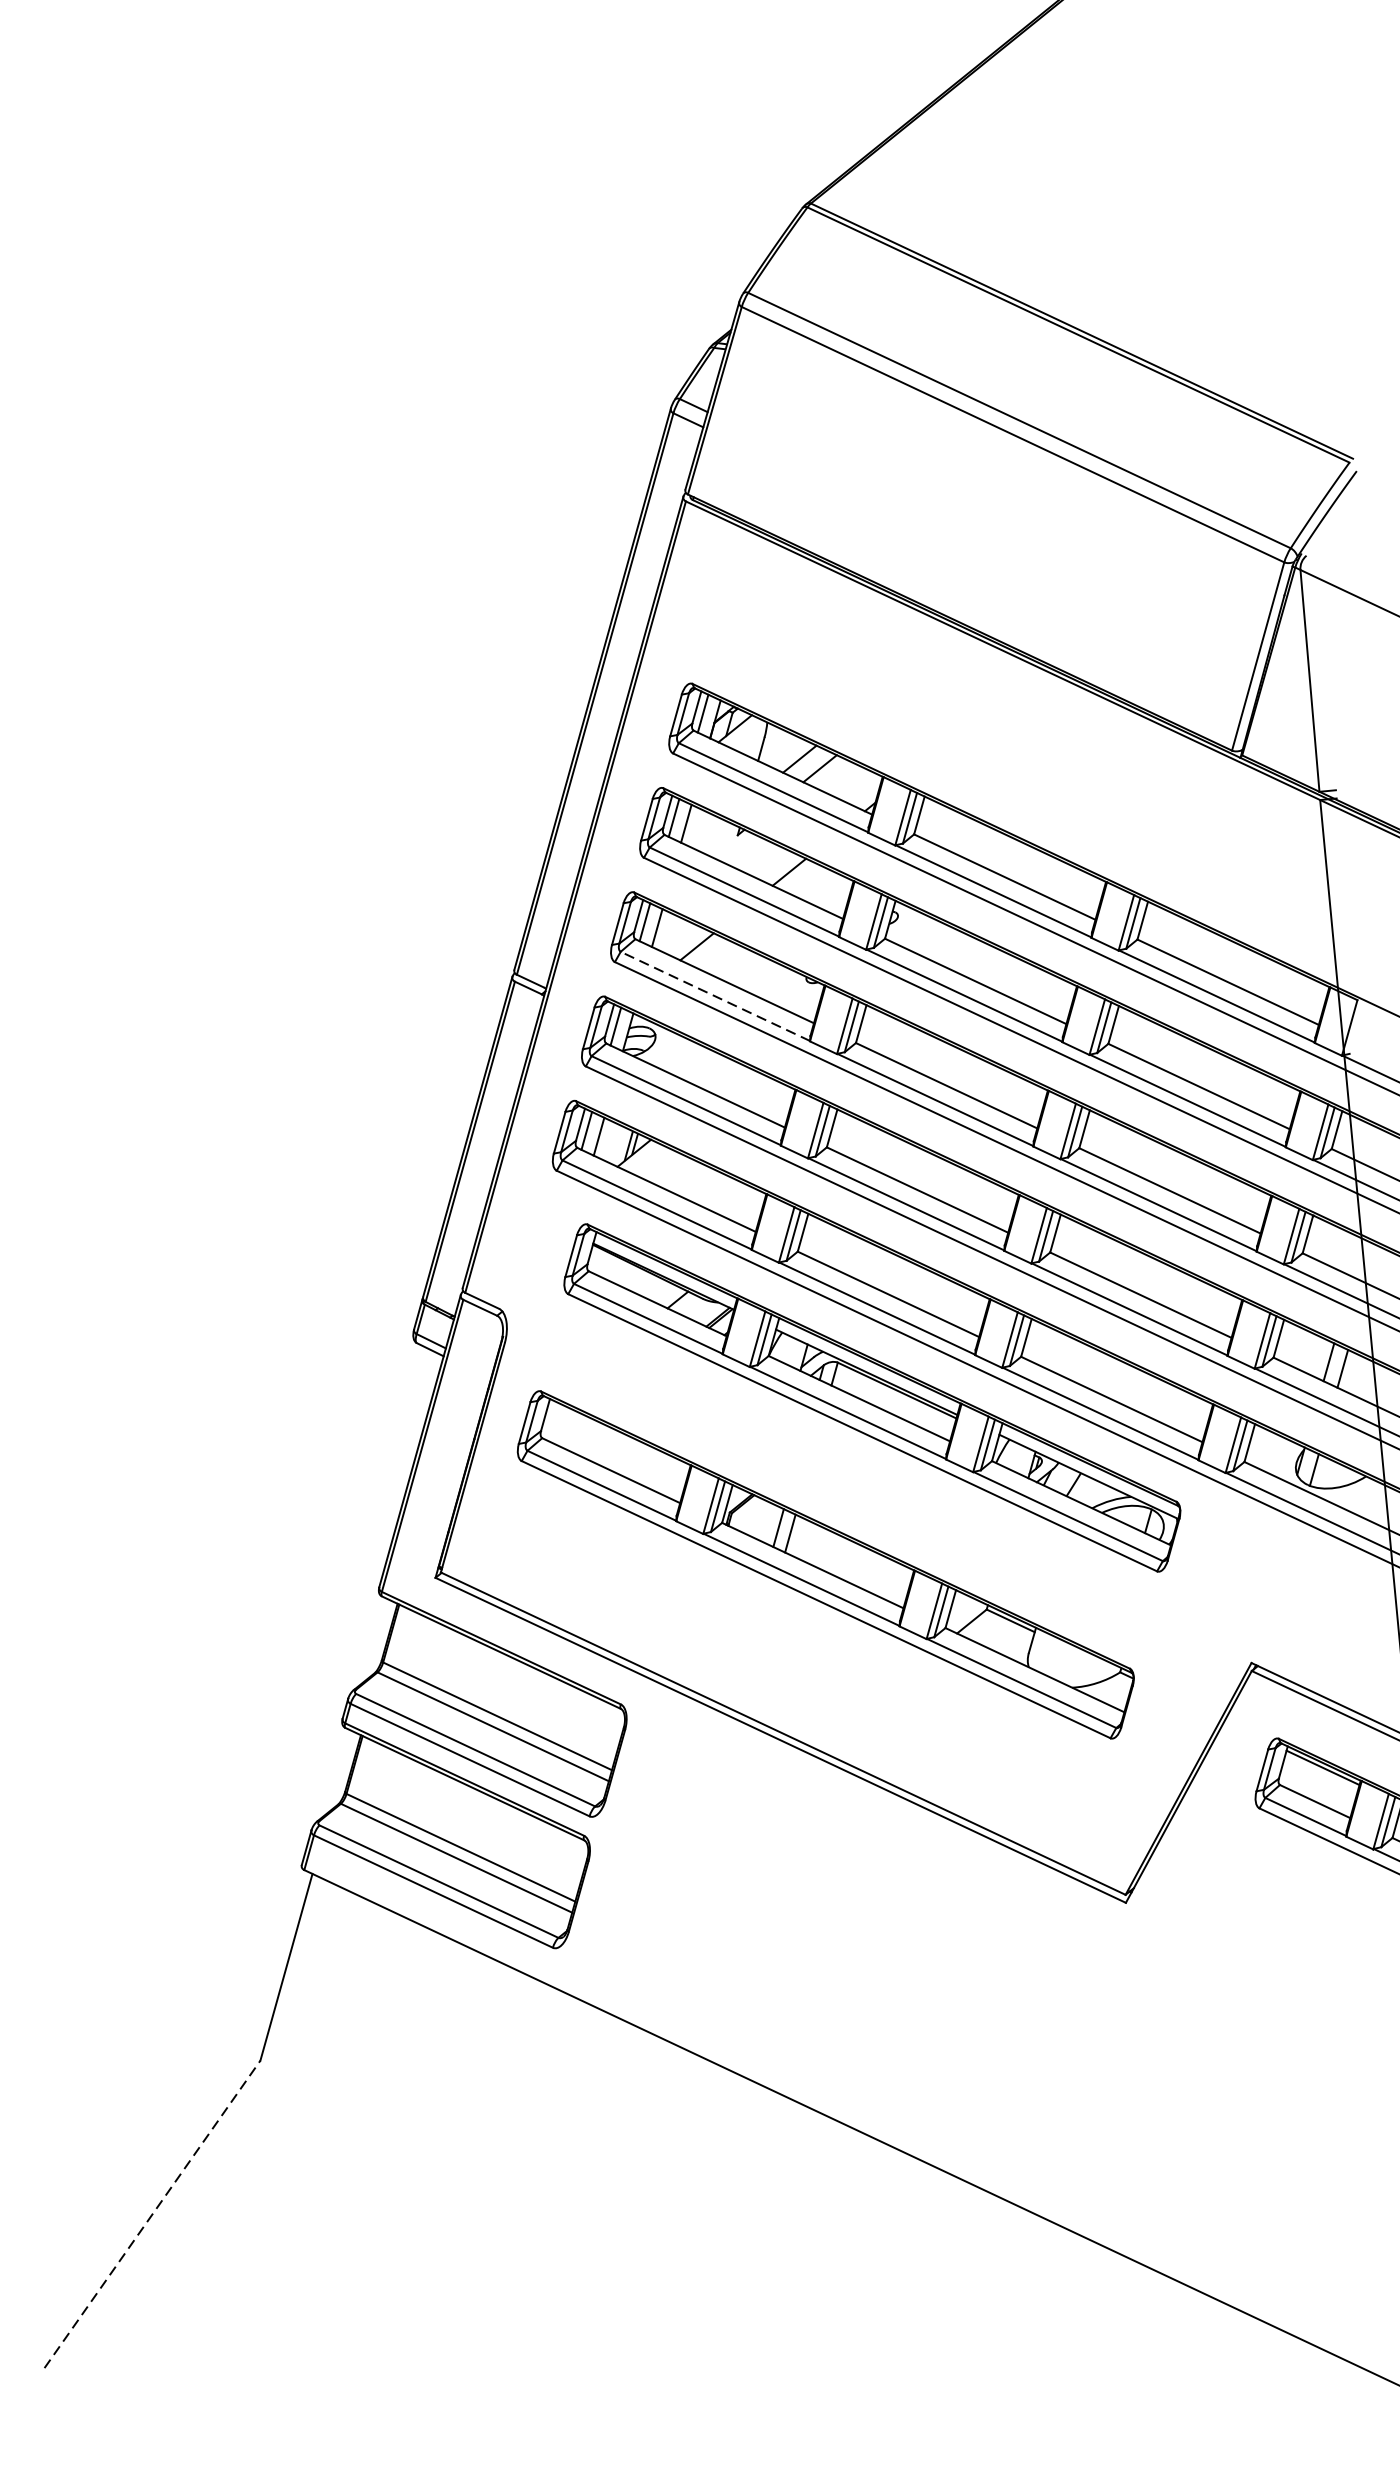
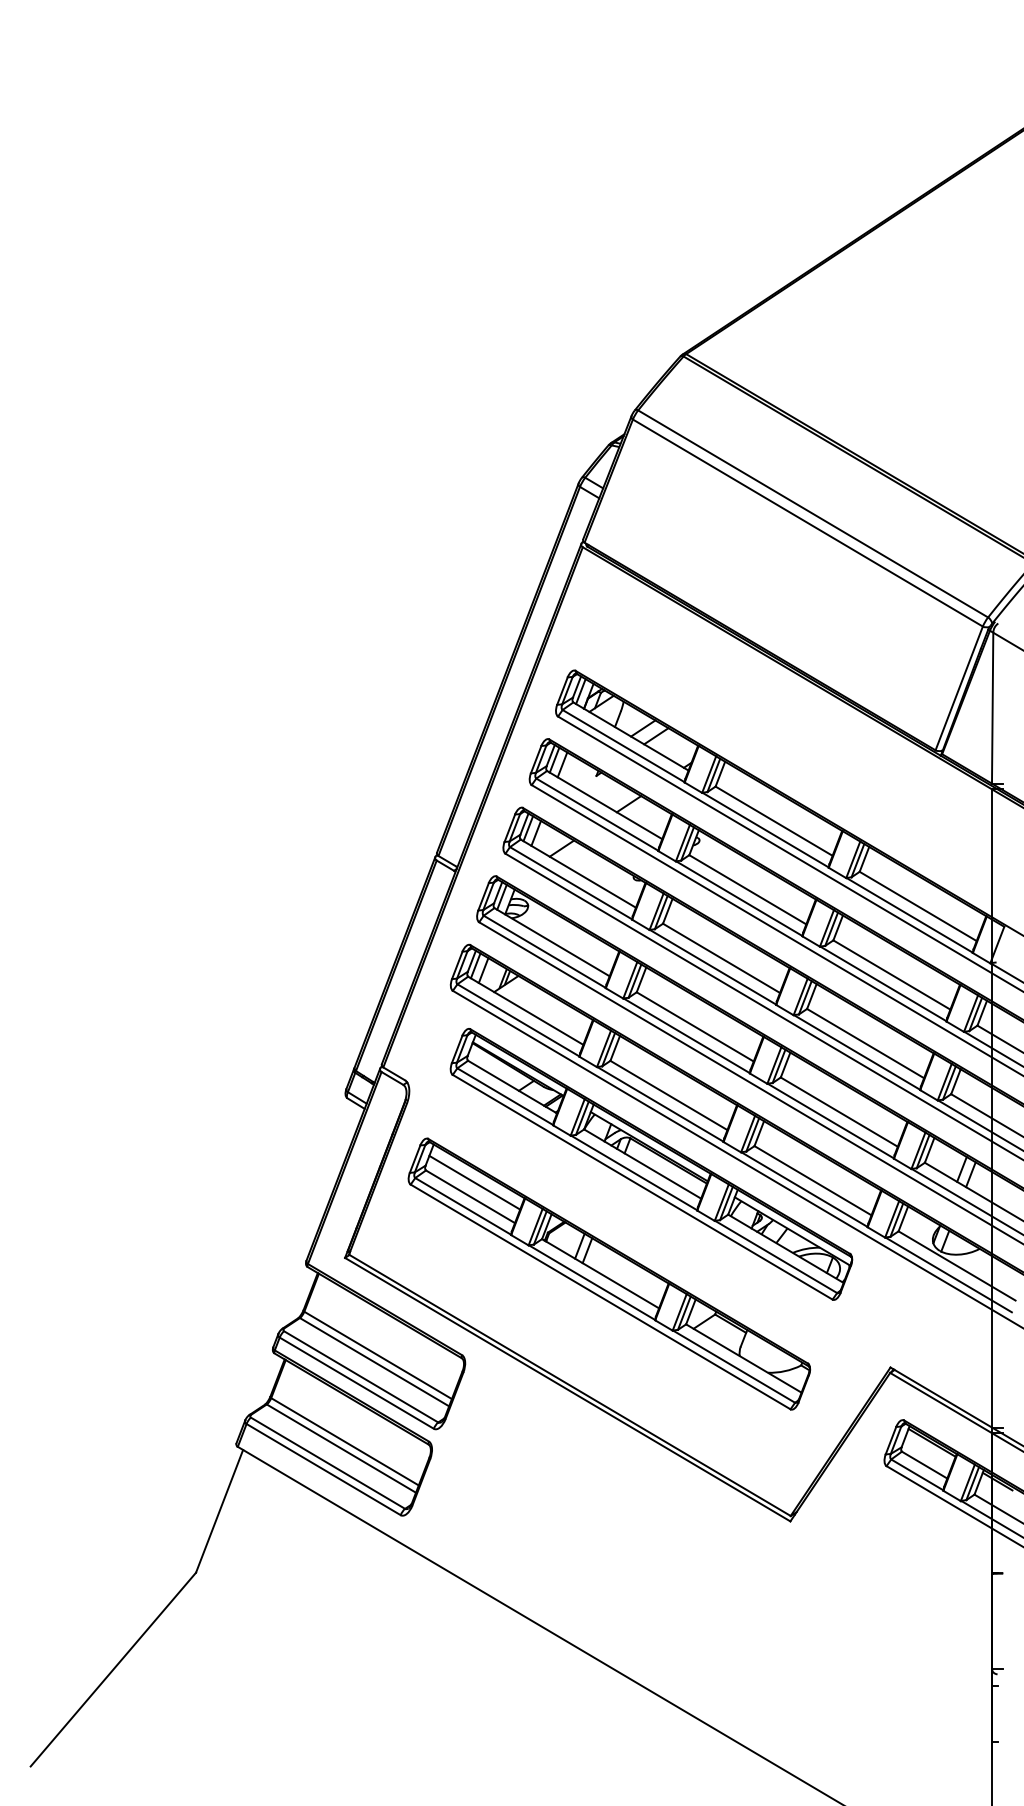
line: (714, 996) -> (570, 883), dashed -> solid
line: (615, 1449) -> (474, 1182), added
line: (152, 2214) -> (113, 1669), dashed -> solid

